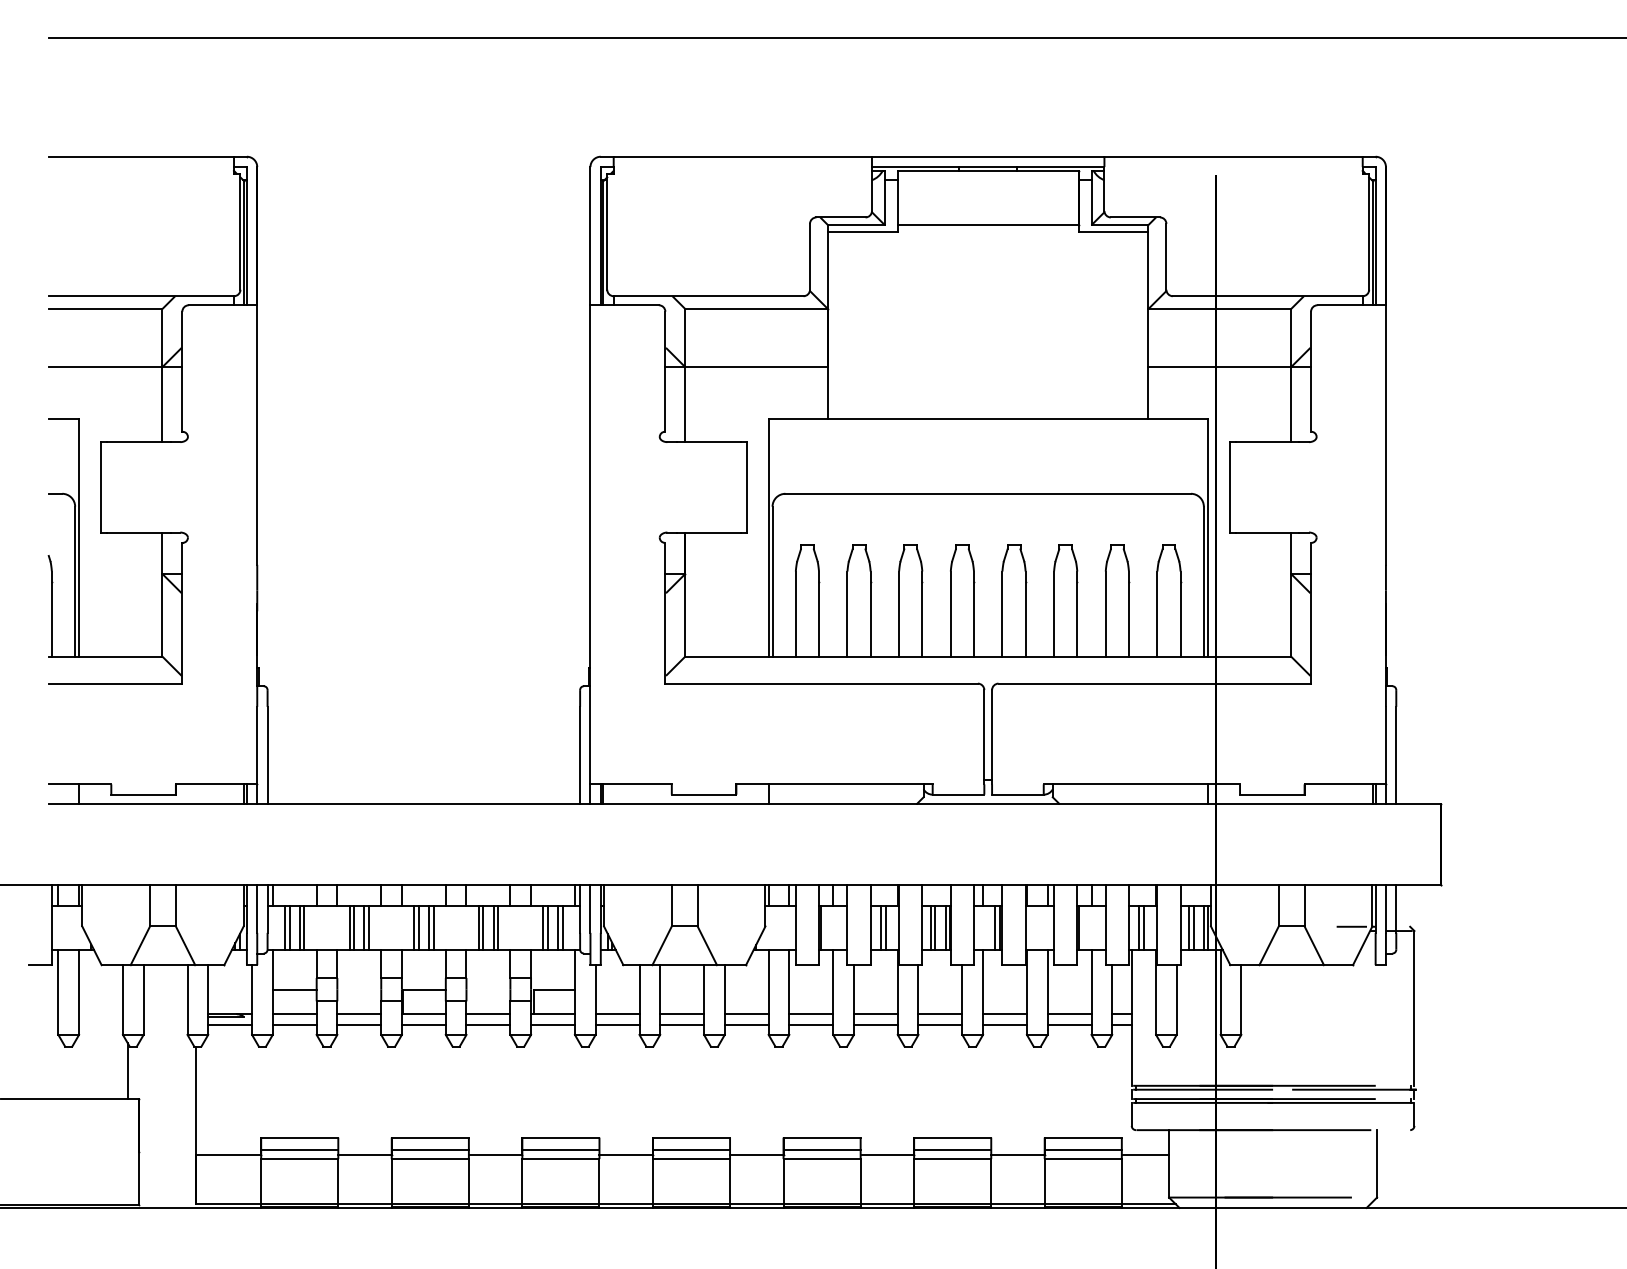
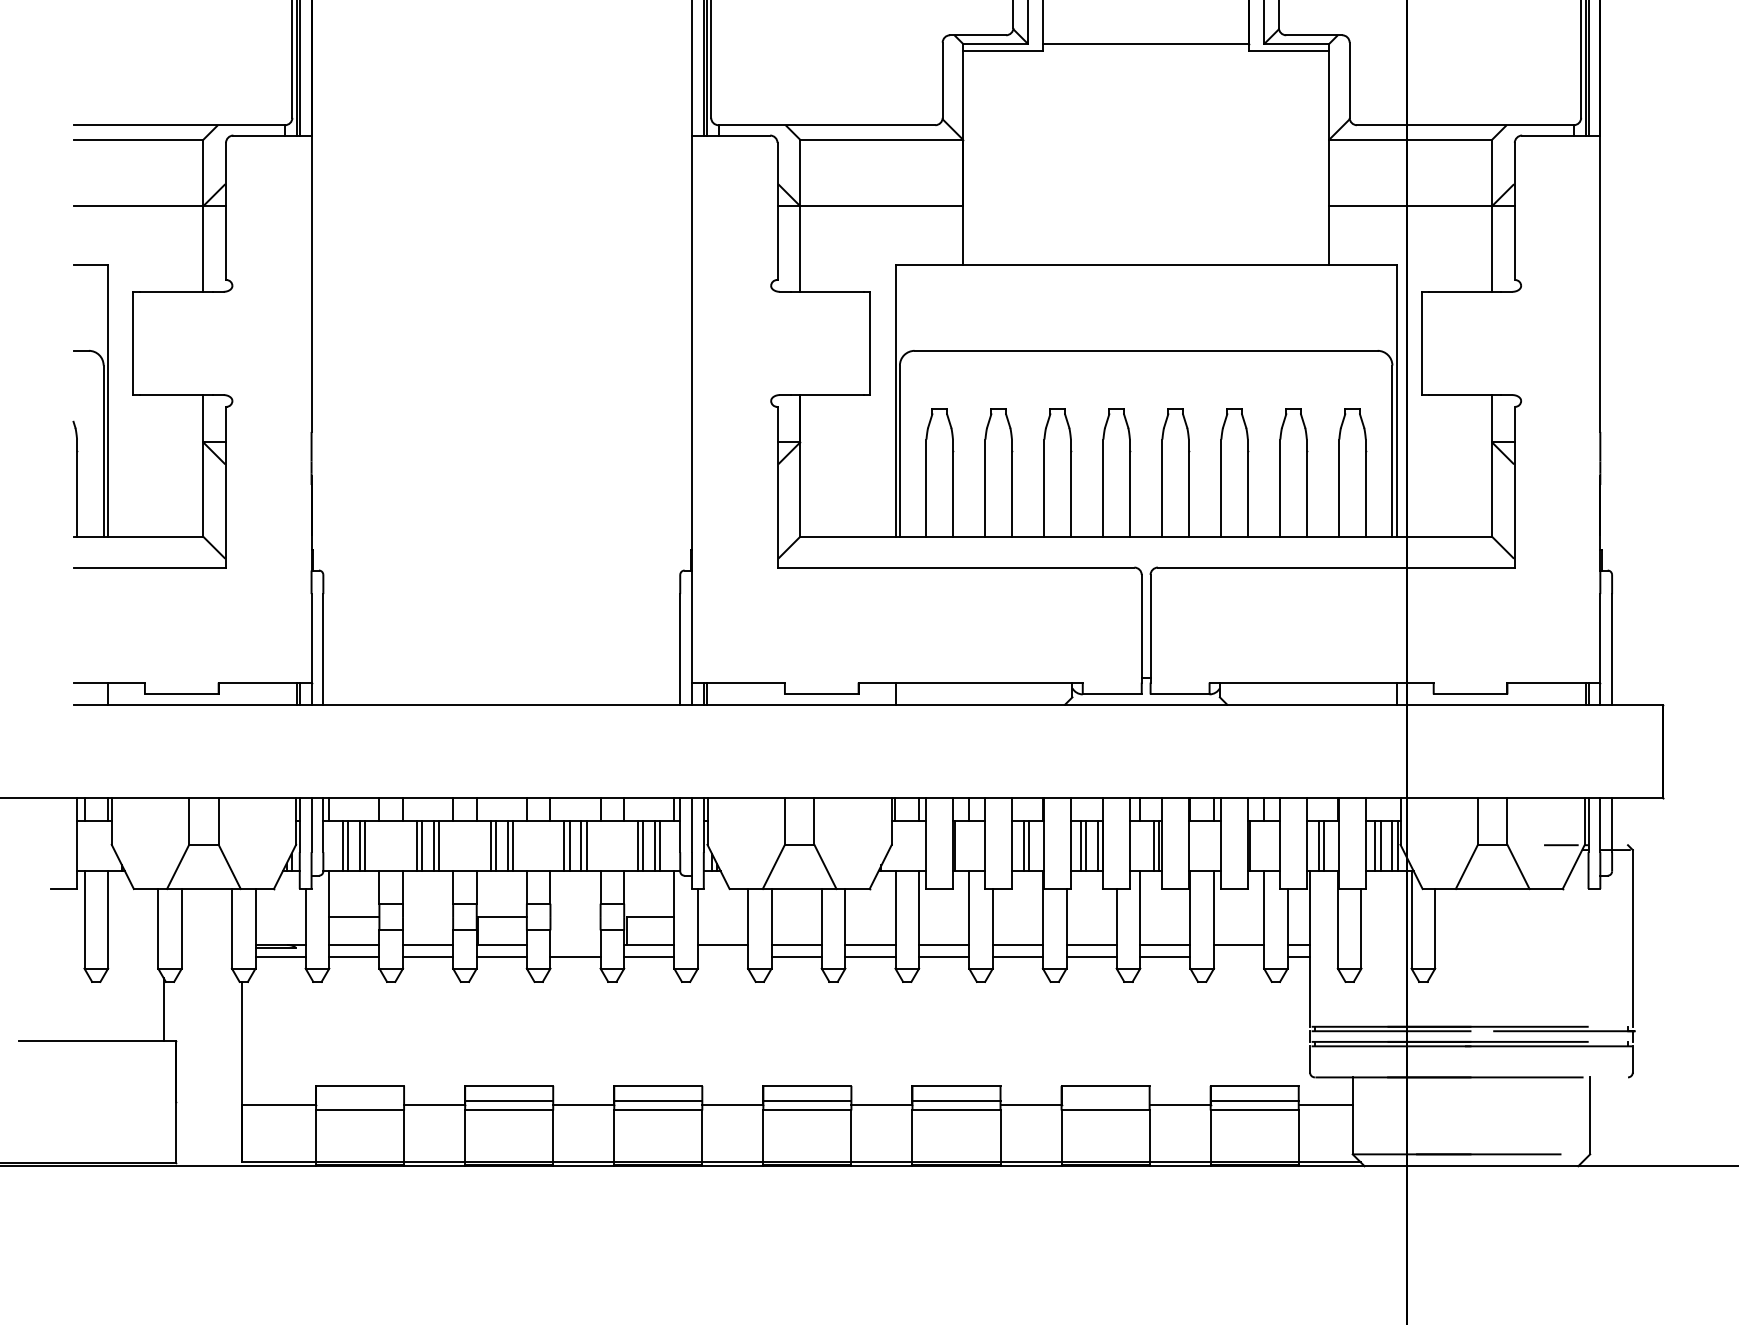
line: (488, 1014) -> (575, 945), removed
line: (617, 1024) -> (722, 956), removed
line: (1069, 1024) -> (1238, 956), removed
line: (299, 1150) -> (359, 1100), removed
line: (952, 1150) -> (1105, 1100), removed

